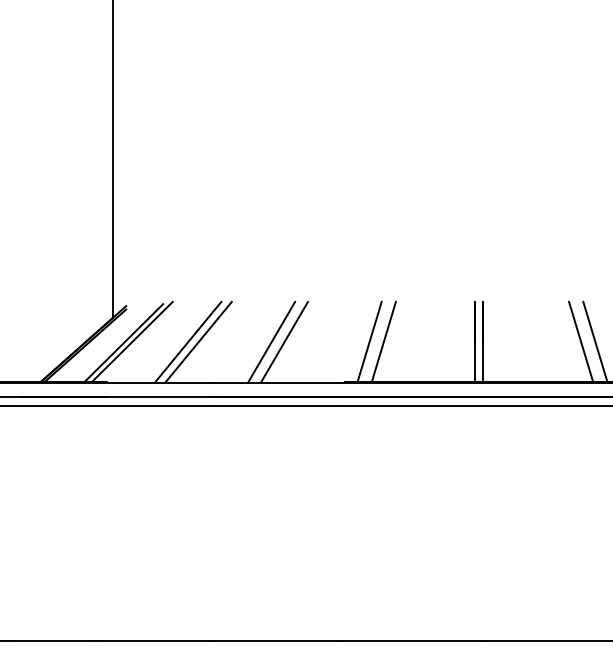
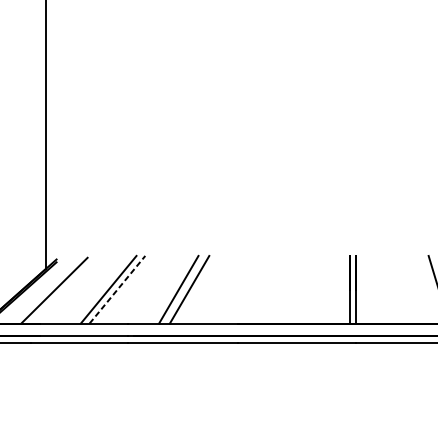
line: (131, 341) -> (61, 289), removed
line: (198, 341) -> (117, 289), solid -> dashed
line: (369, 341) -> (260, 289), removed
line: (383, 341) -> (272, 289), removed

